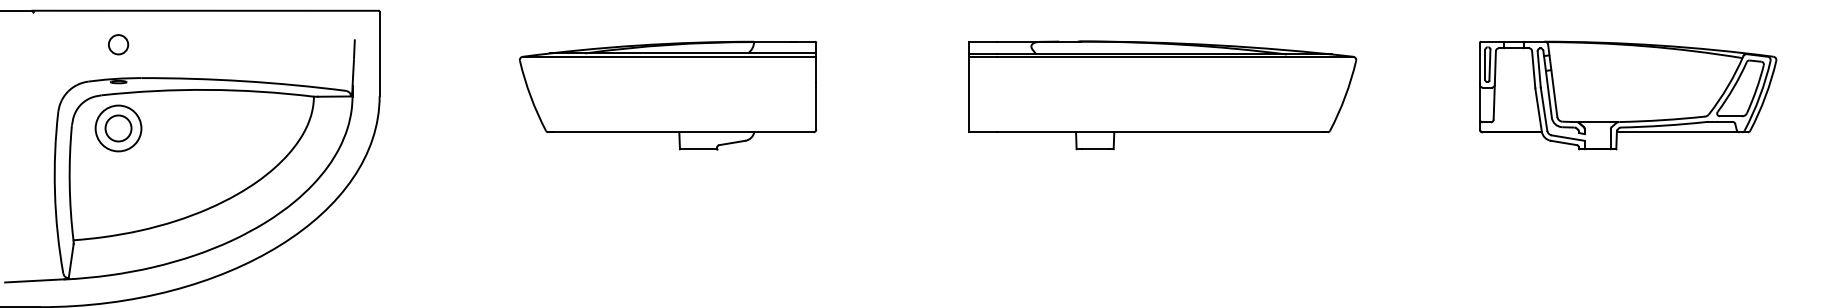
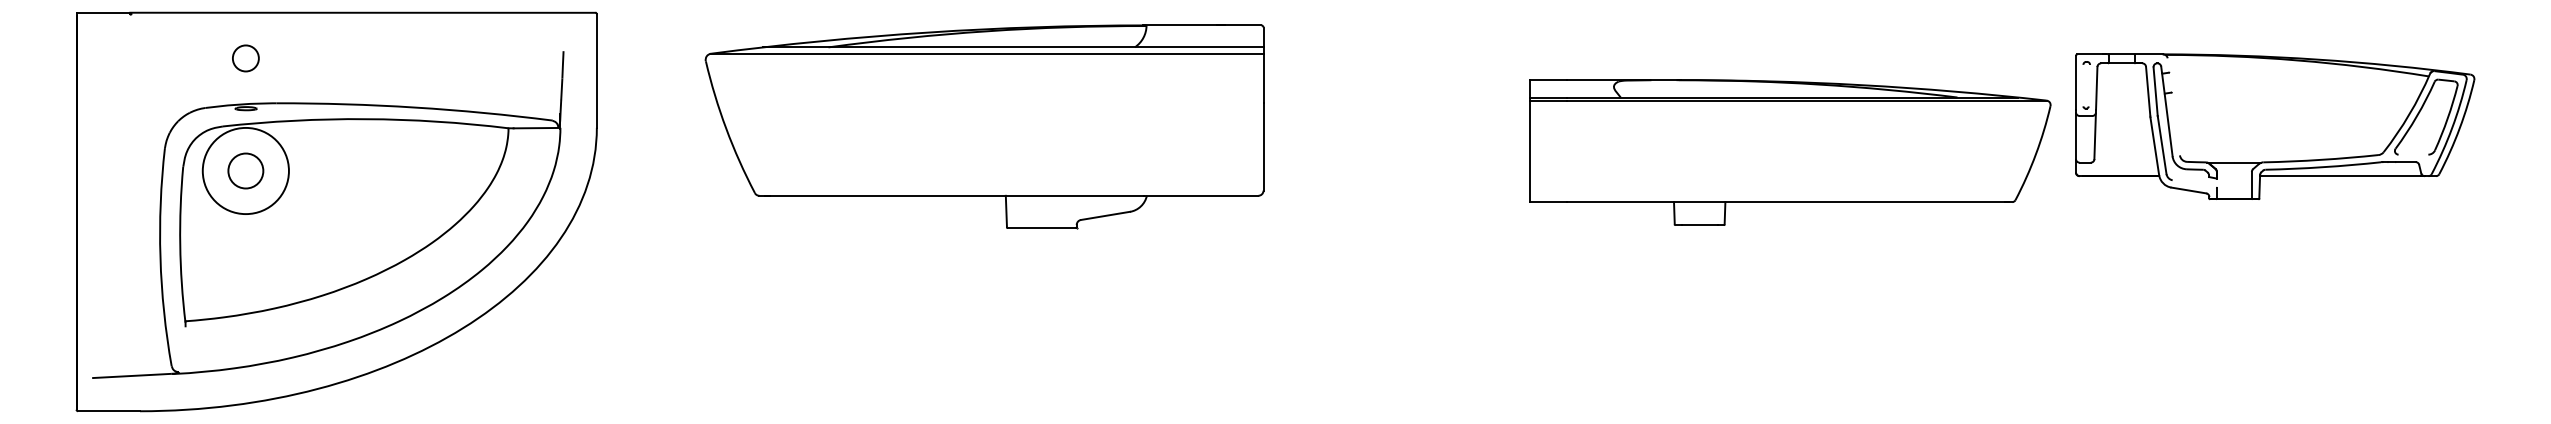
line: (1485, 64) -> (2083, 85), removed
line: (1490, 64) -> (2089, 85), removed
line: (1552, 80) -> (2173, 106), removed
part: (668, 95) -> (984, 126), size x1.4
part: (1162, 95) -> (1790, 152), moved
line: (1731, 116) -> (2413, 154), removed
circle: (118, 128) -> (245, 170), size x1.4
line: (1568, 137) -> (2194, 183), removed
line: (70, 260) -> (181, 348), removed

